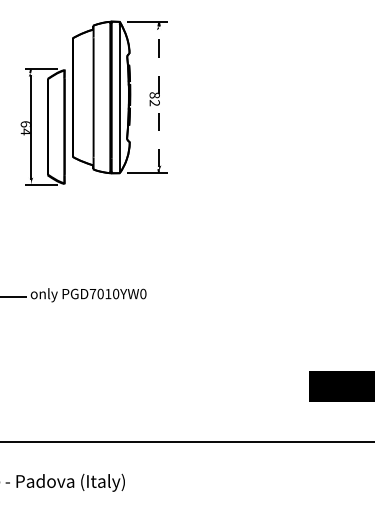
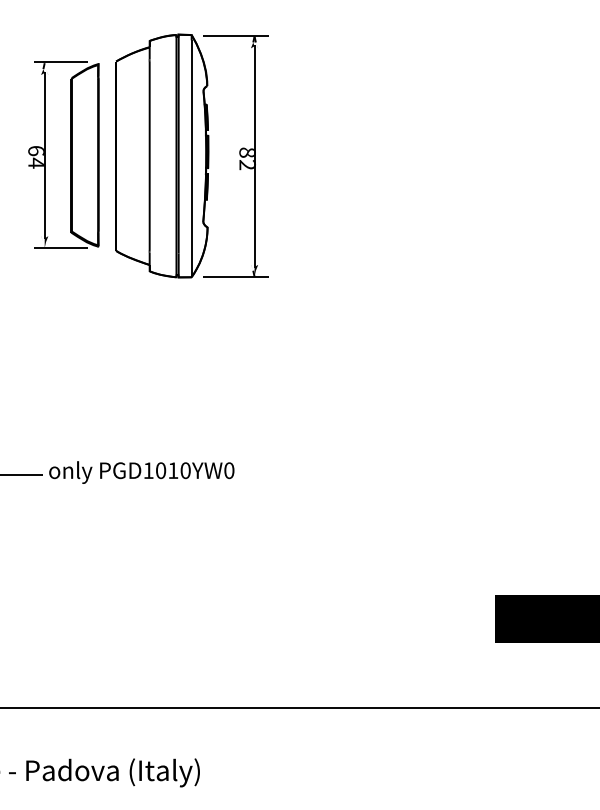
line: (159, 97) -> (255, 156), dashed -> solid
part: (42, 126) -> (63, 154), moved
text: (92, 294) -> (147, 471), PGD7010YW0 -> PGD1010YW0

